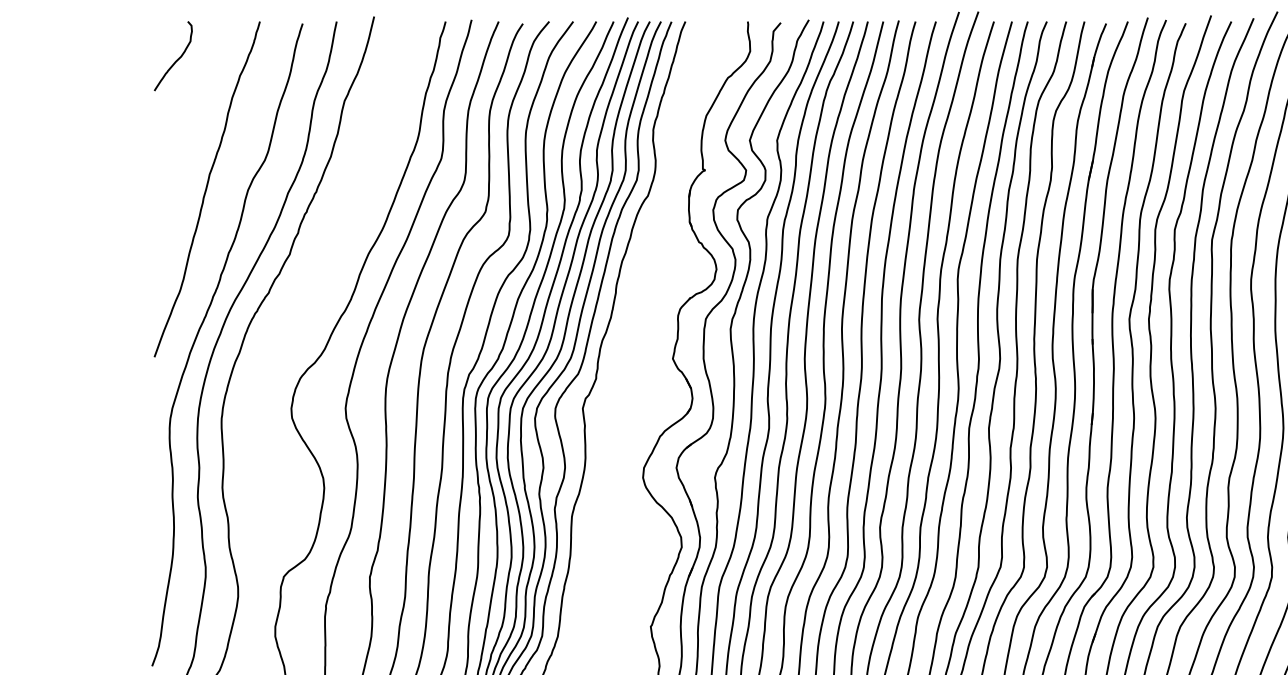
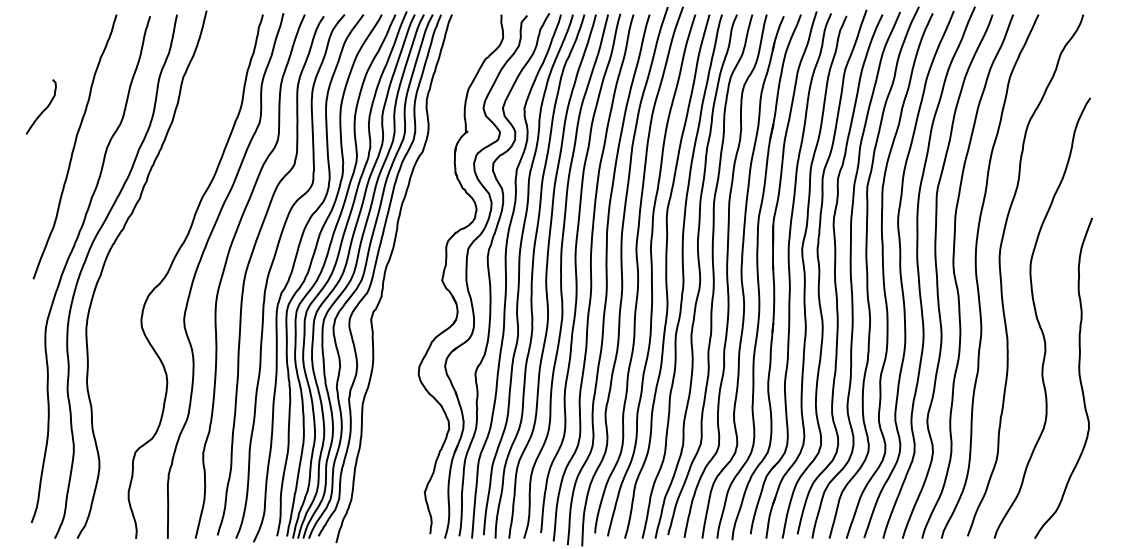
curve: (176, 59) -> (43, 109), moved

